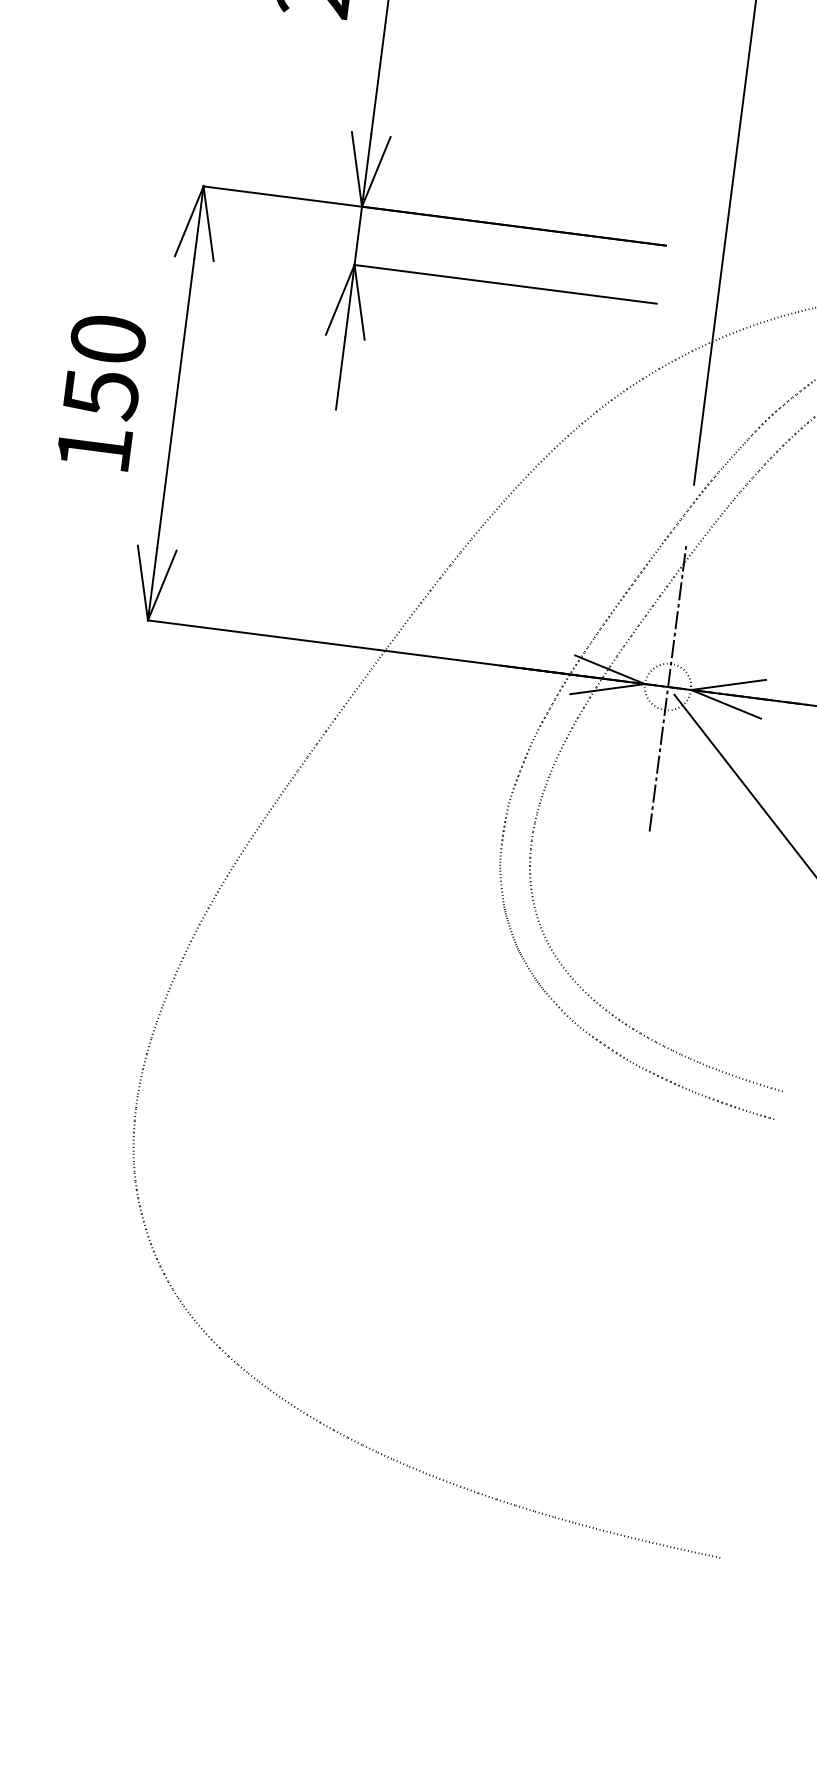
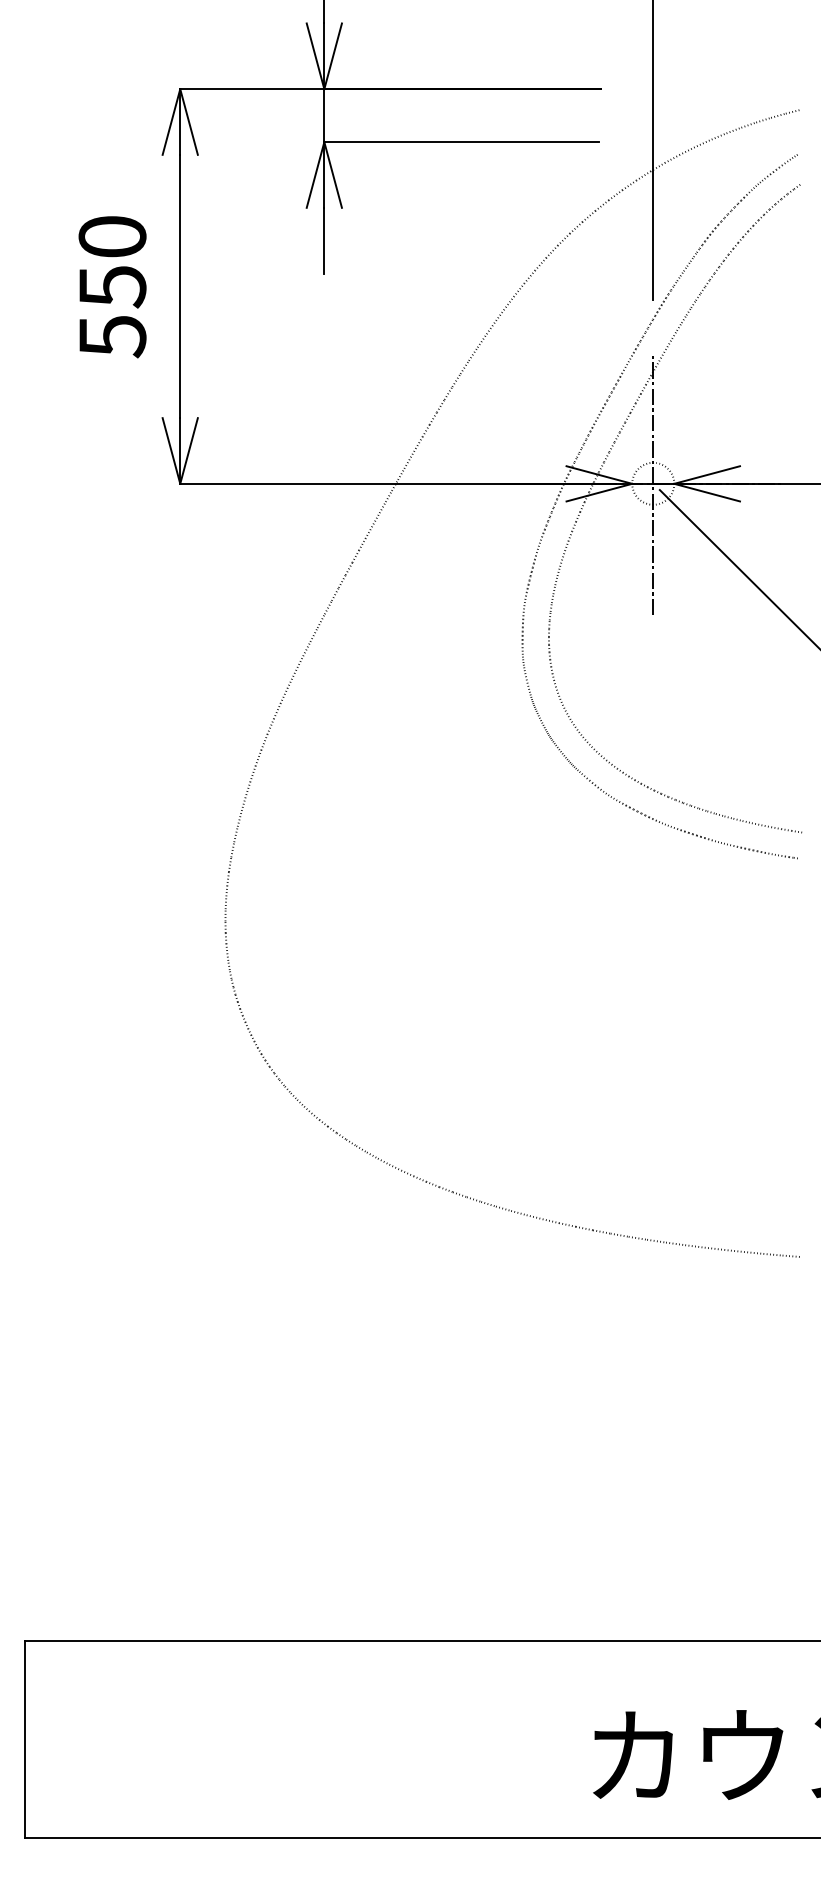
text: (94, 449) -> (112, 337), 150 -> 550

